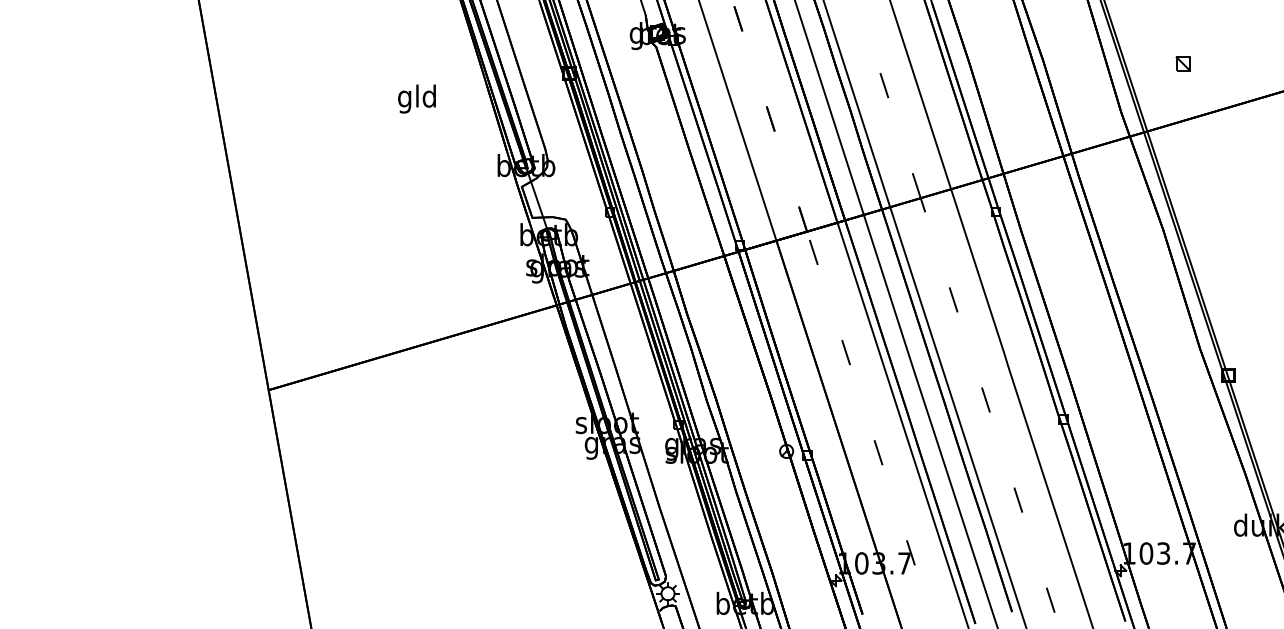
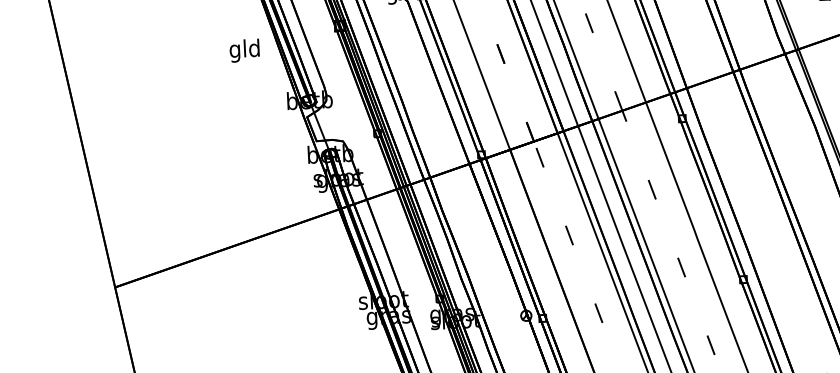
text: (416, 98) -> (244, 50), moved

